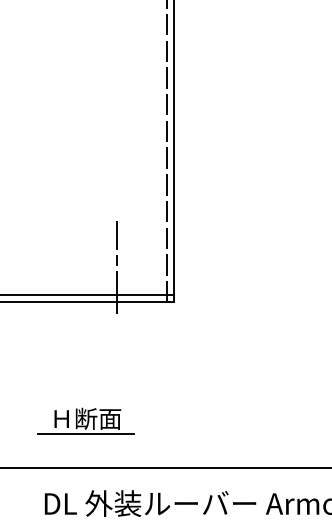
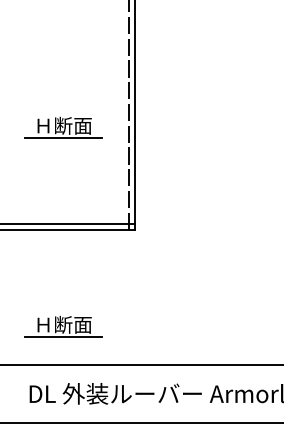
part: (86, 176) -> (63, 127), added
line: (117, 267) -> (88, 201), removed

